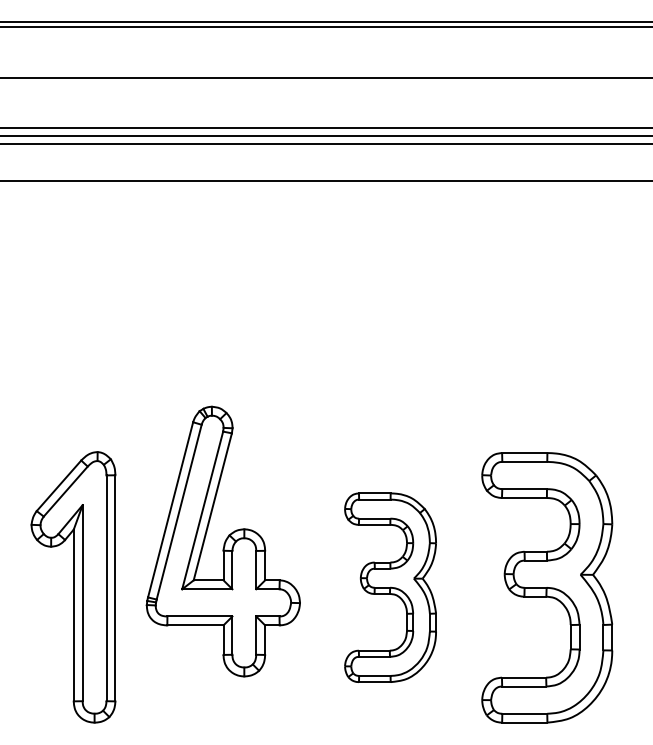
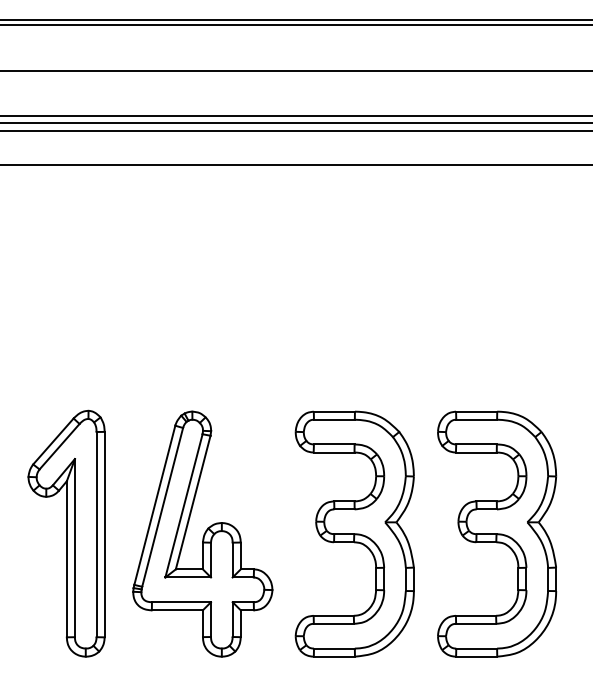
part: (223, 540) -> (202, 533), moved
part: (390, 587) -> (354, 533), size x1.43

